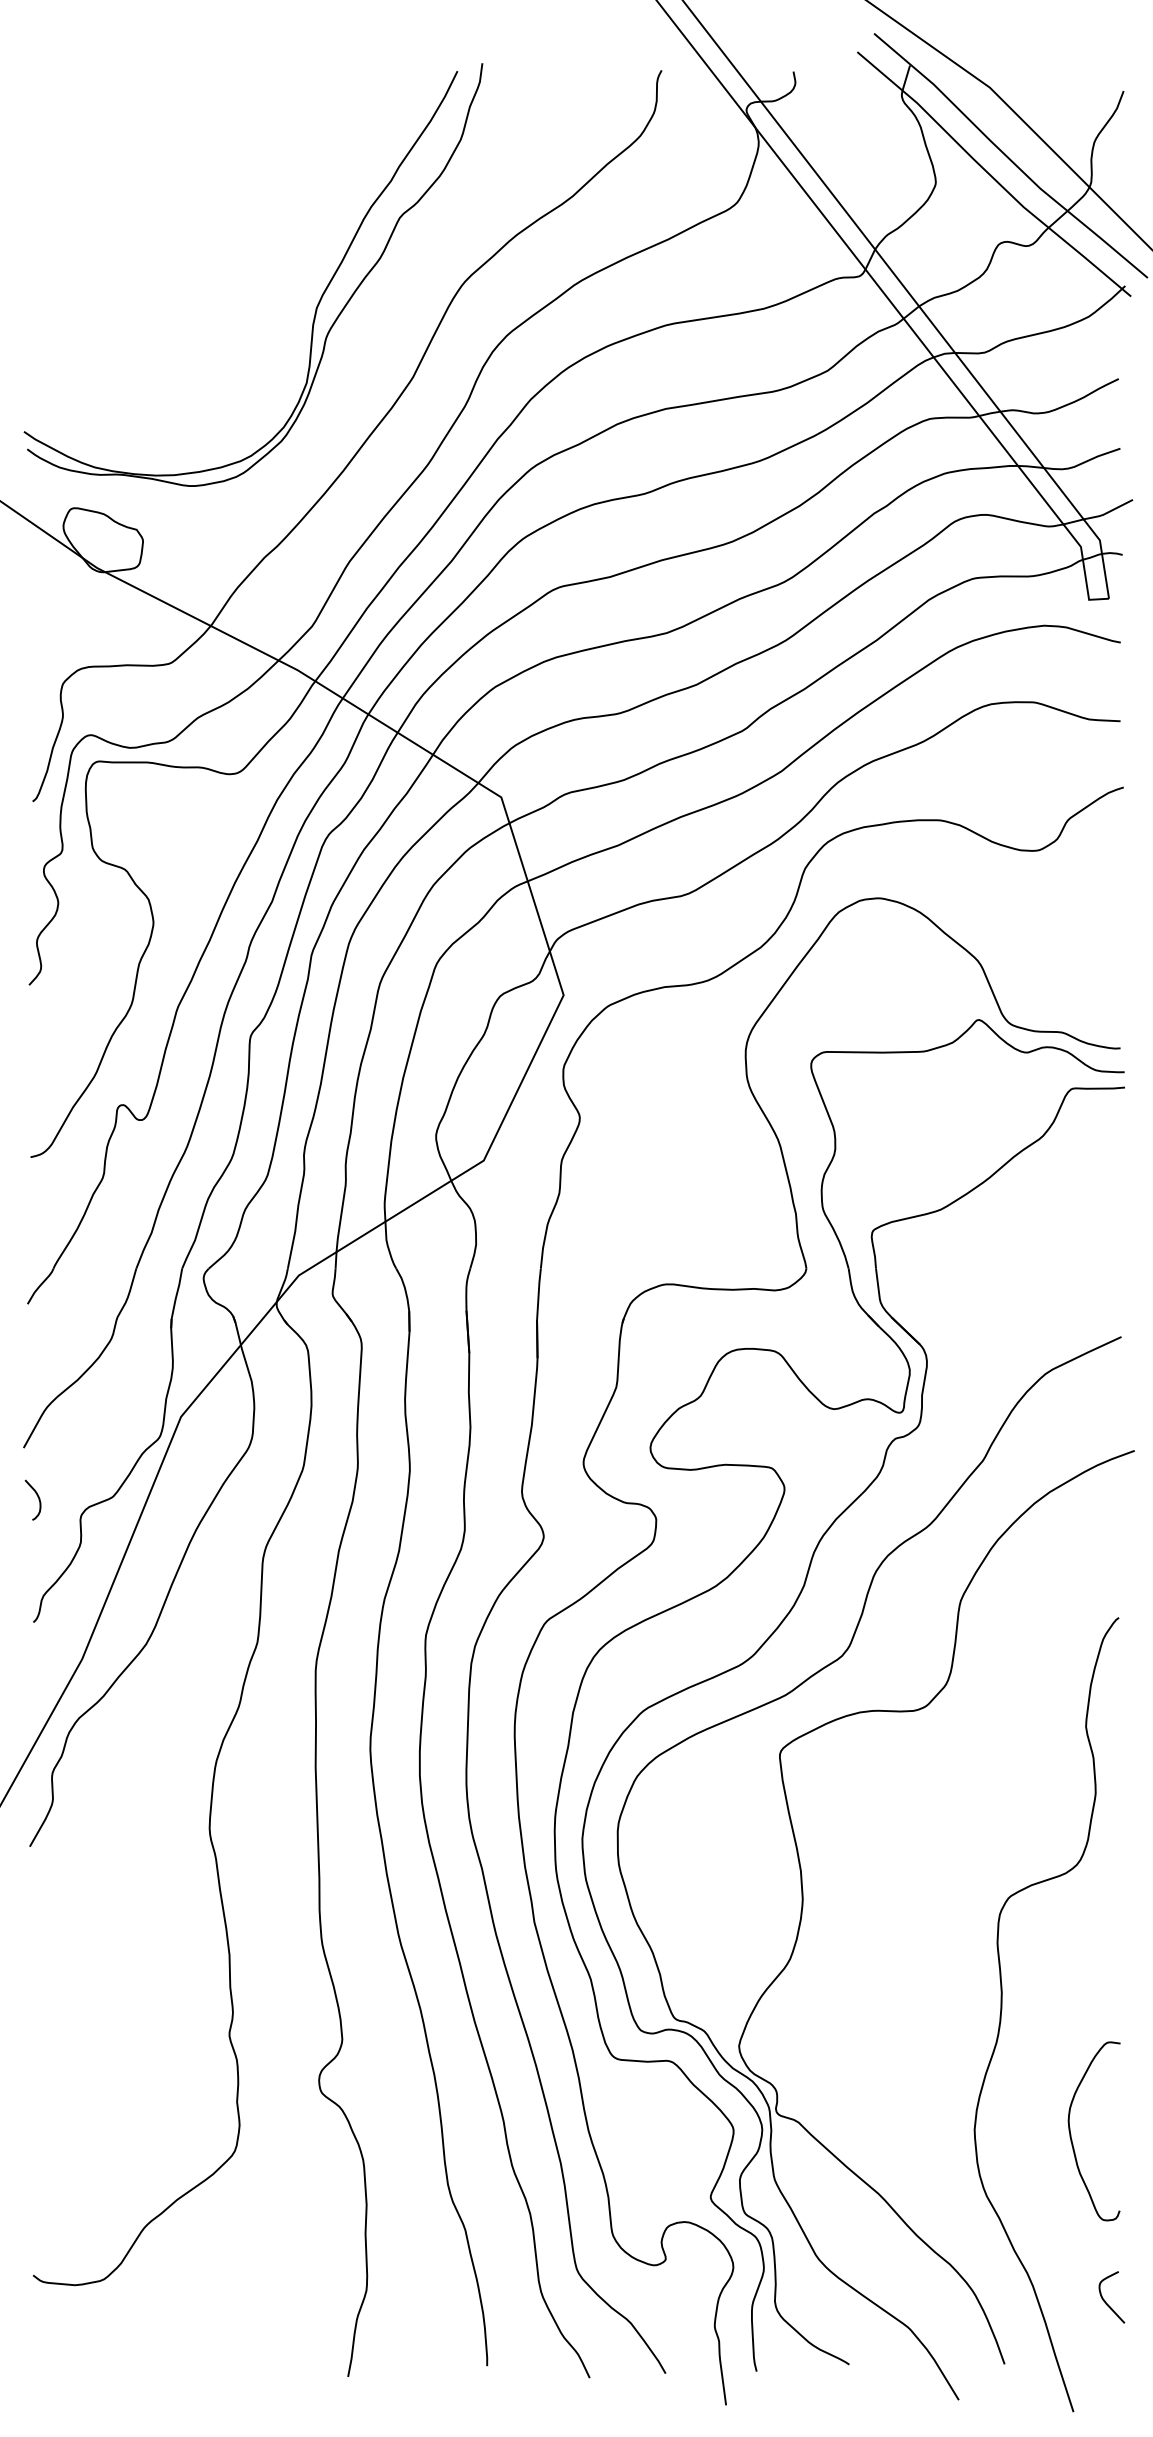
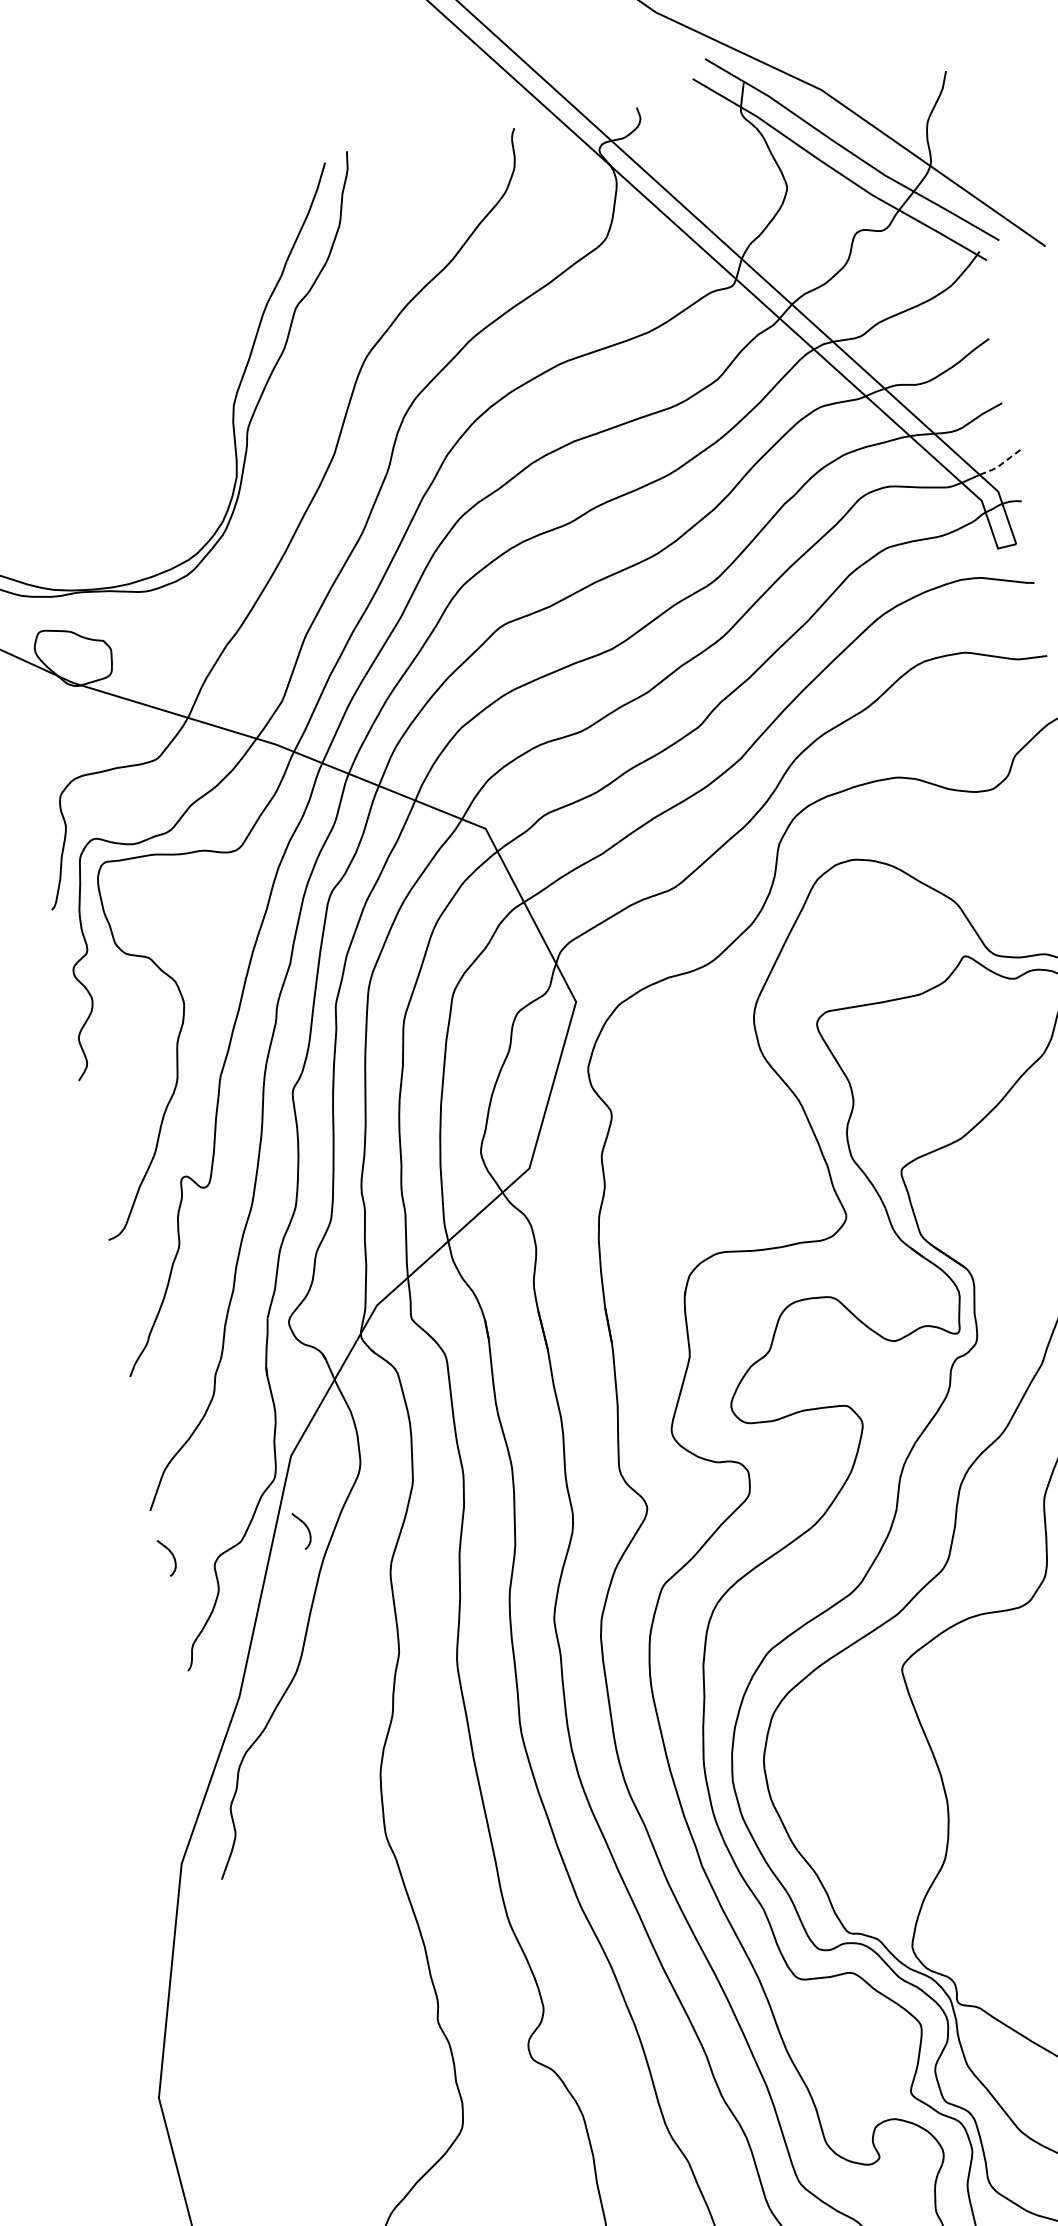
line: (1108, 512) -> (1001, 464), solid -> dashed
curve: (183, 1494) -> (306, 1527), added

